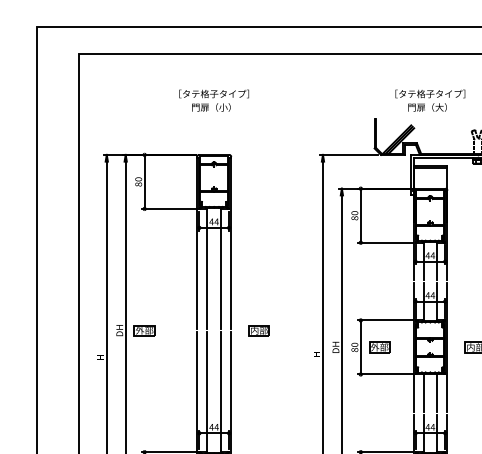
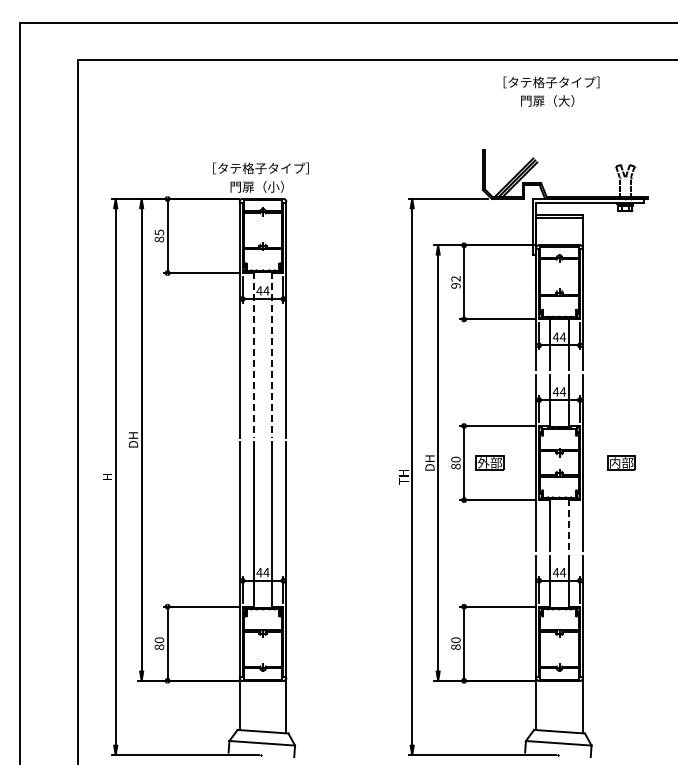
text: (213, 100) -> (260, 177), moved
text: (430, 100) -> (551, 91), moved
text: (138, 179) -> (159, 232), 80 -> 85
text: (354, 215) -> (455, 282), 80 -> 92
line: (207, 268) -> (253, 354), solid -> dashed
line: (221, 268) -> (272, 354), solid -> dashed
part: (144, 330) -> (167, 439), removed
part: (259, 330) -> (324, 439), removed
line: (436, 392) -> (568, 525), solid -> dashed

